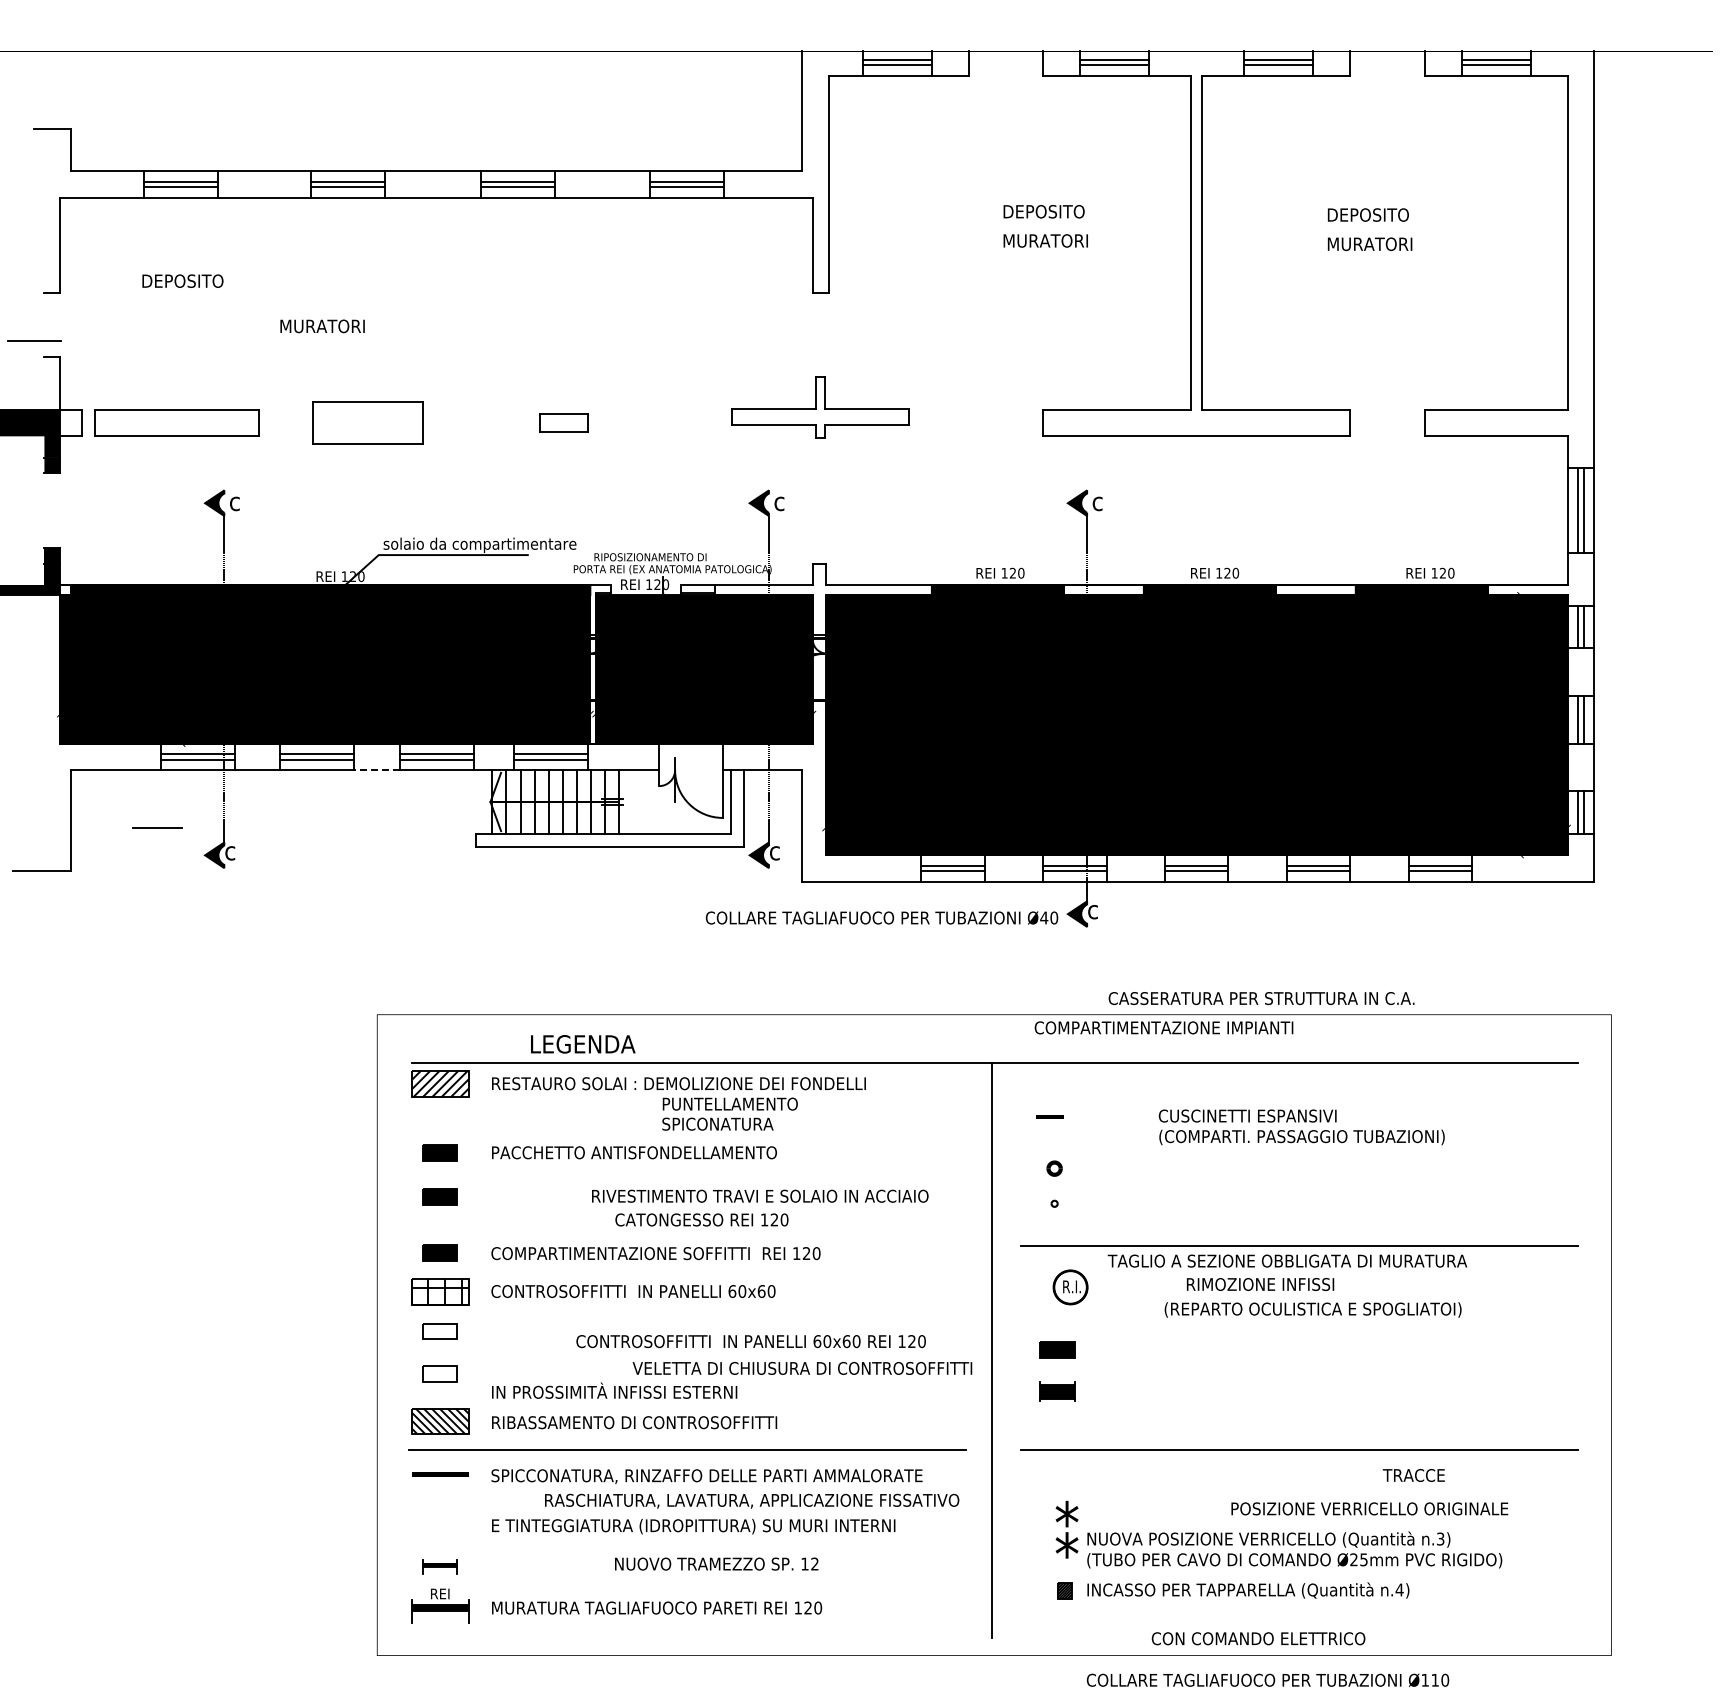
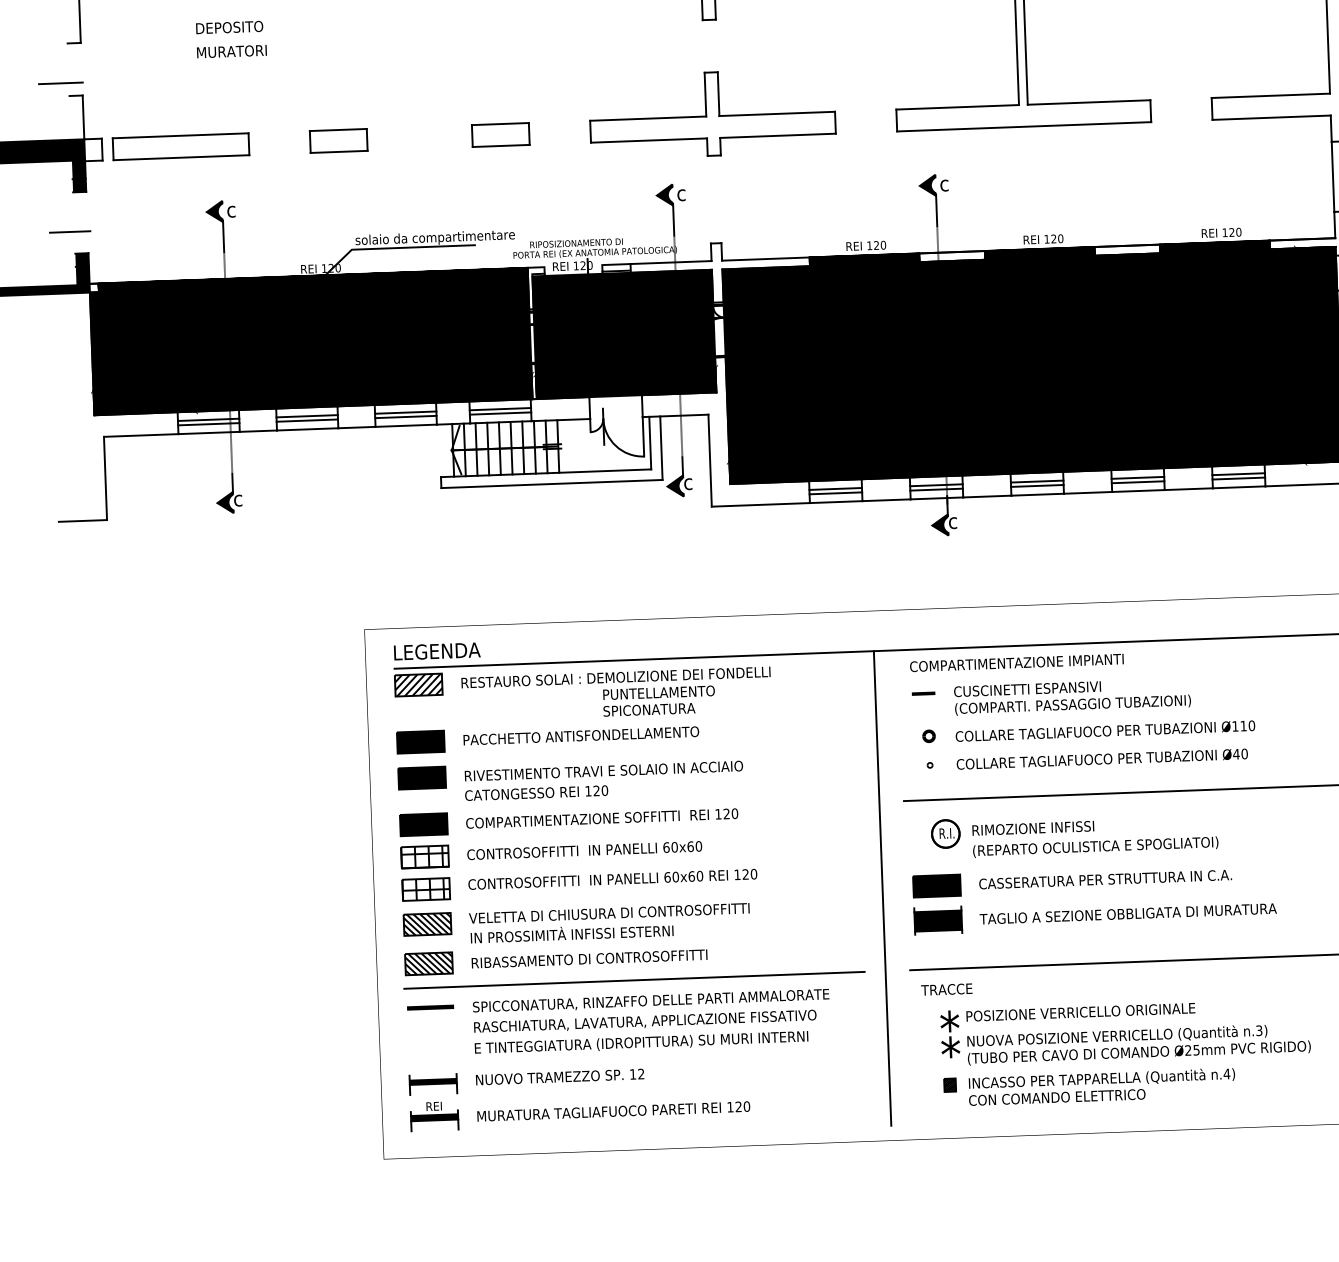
text: (182, 280) -> (229, 26), moved
text: (322, 326) -> (231, 51), moved
part: (820, 407) -> (712, 114), size x1.67
part: (367, 422) -> (338, 140), size x0.62
part: (563, 422) -> (500, 134), size x1.43
line: (376, 770) -> (356, 427), dashed -> solid
line: (157, 827) -> (70, 231), moved
text: (881, 917) -> (1101, 758), moved
text: (1261, 998) -> (1105, 879), moved
text: (1163, 1027) -> (1016, 662), moved
text: (583, 1044) -> (437, 651), moved
text: (1301, 1127) -> (1072, 697), moved
part: (440, 1152) -> (421, 741), size x1.67
text: (760, 1195) -> (604, 770), moved
part: (440, 1196) -> (422, 777), size x1.67
text: (701, 1219) -> (536, 792), moved
part: (440, 1252) -> (424, 824), size x1.67
text: (1287, 1260) -> (1128, 913), moved
text: (1260, 1284) -> (1033, 828), moved
text: (1312, 1309) -> (1095, 846), moved
part: (440, 1331) -> (426, 889), size x1.67
text: (750, 1341) -> (612, 879), moved
part: (1057, 1349) -> (936, 885), size x1.67
text: (802, 1367) -> (609, 912), moved
part: (440, 1373) -> (427, 924), size x1.67
part: (1057, 1391) -> (938, 920), size x1.67
text: (1413, 1475) -> (946, 989), moved
text: (752, 1500) -> (645, 1021), moved
text: (1369, 1508) -> (1080, 1012), moved
text: (716, 1563) -> (559, 1076), moved
part: (440, 1567) -> (433, 1084), size x1.67
text: (1258, 1638) -> (1057, 1097), moved
text: (1267, 1679) -> (1104, 730), moved

